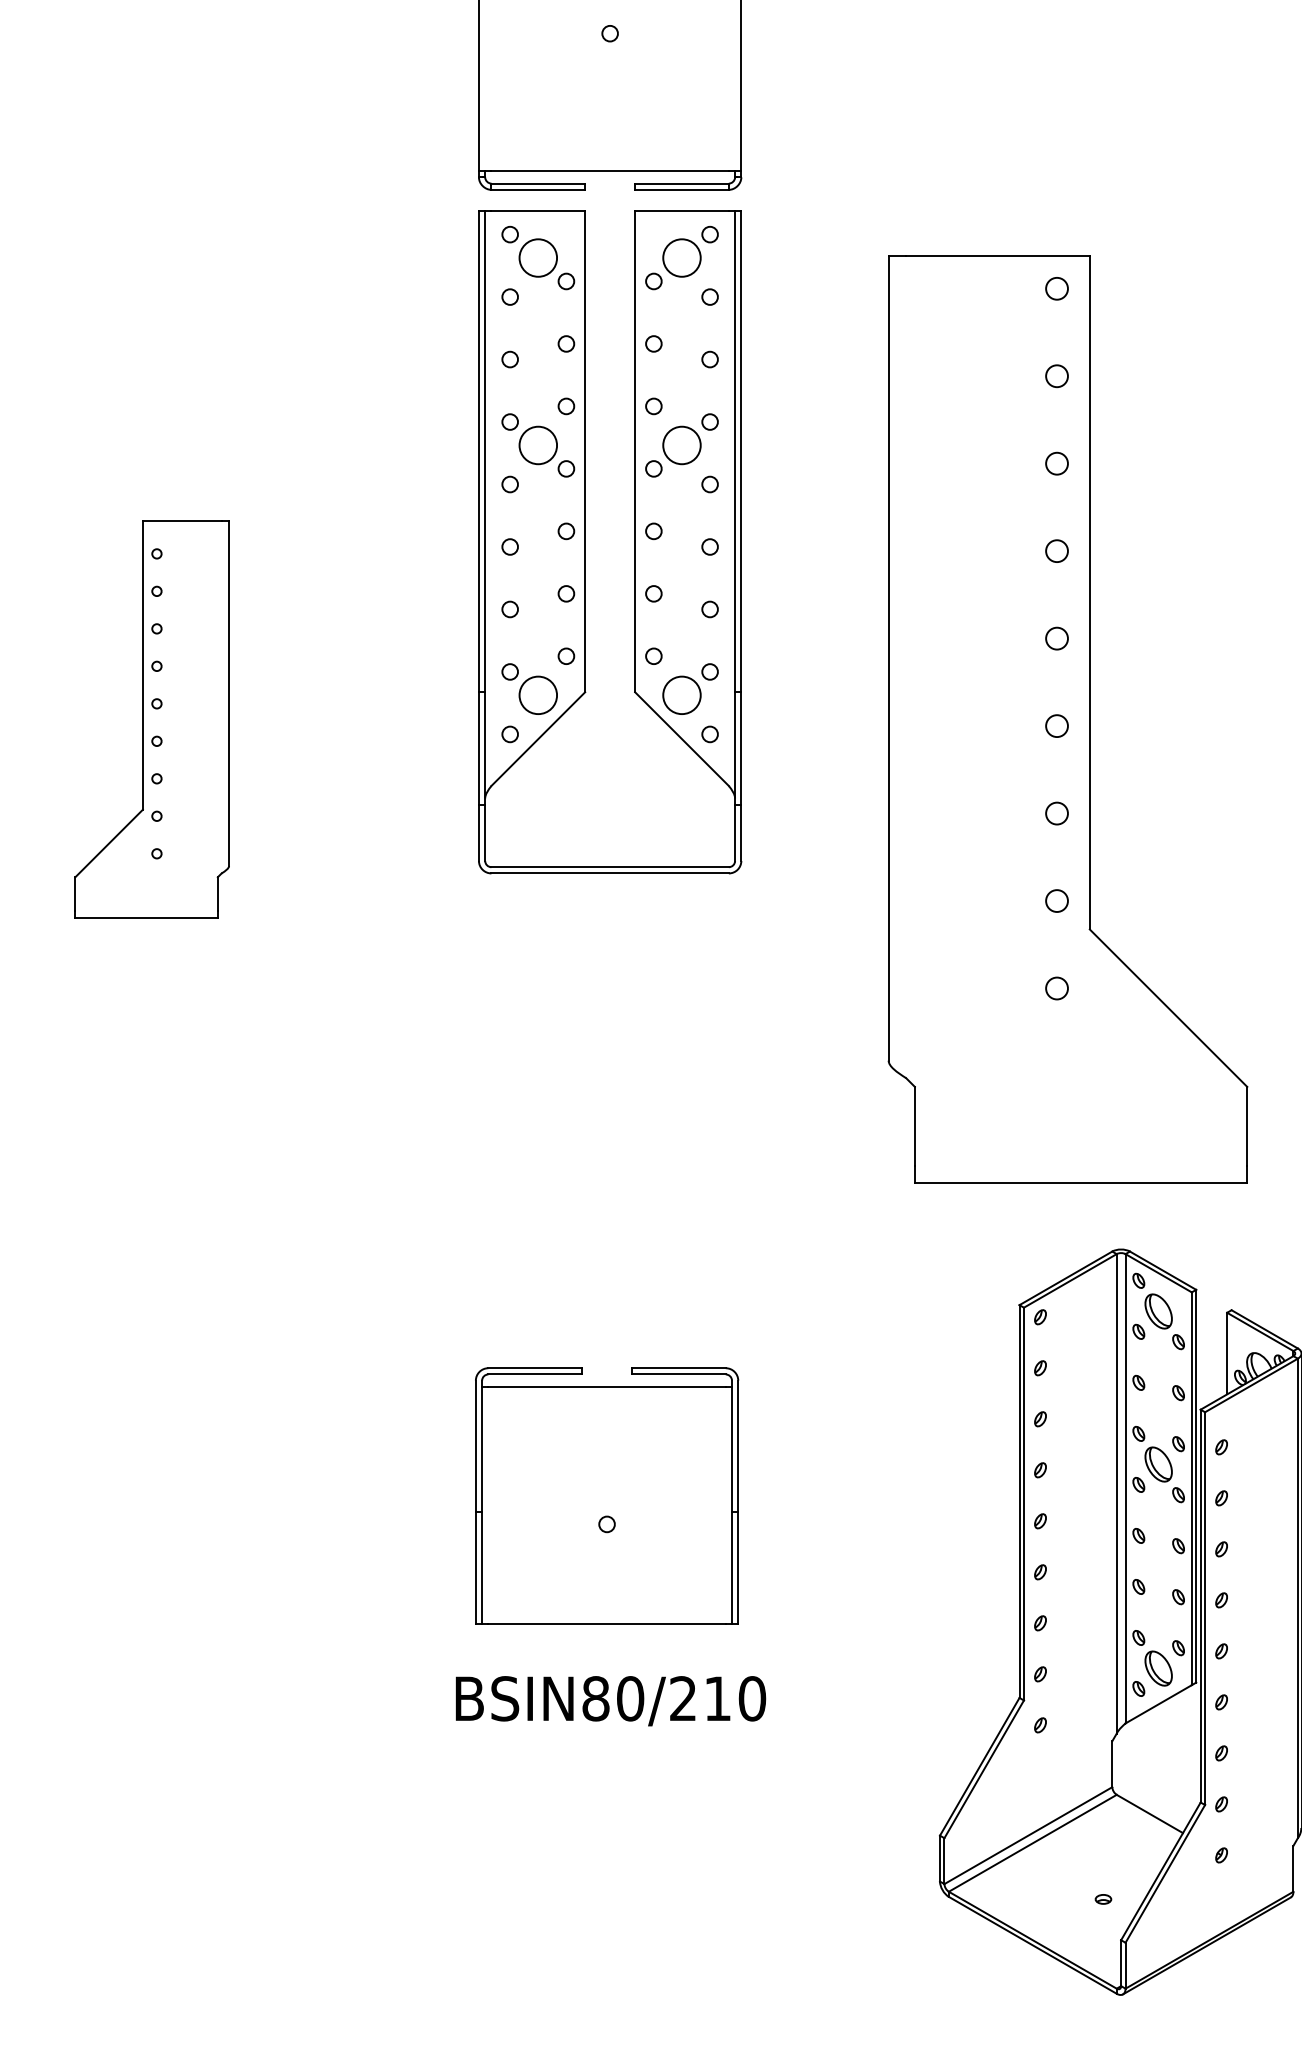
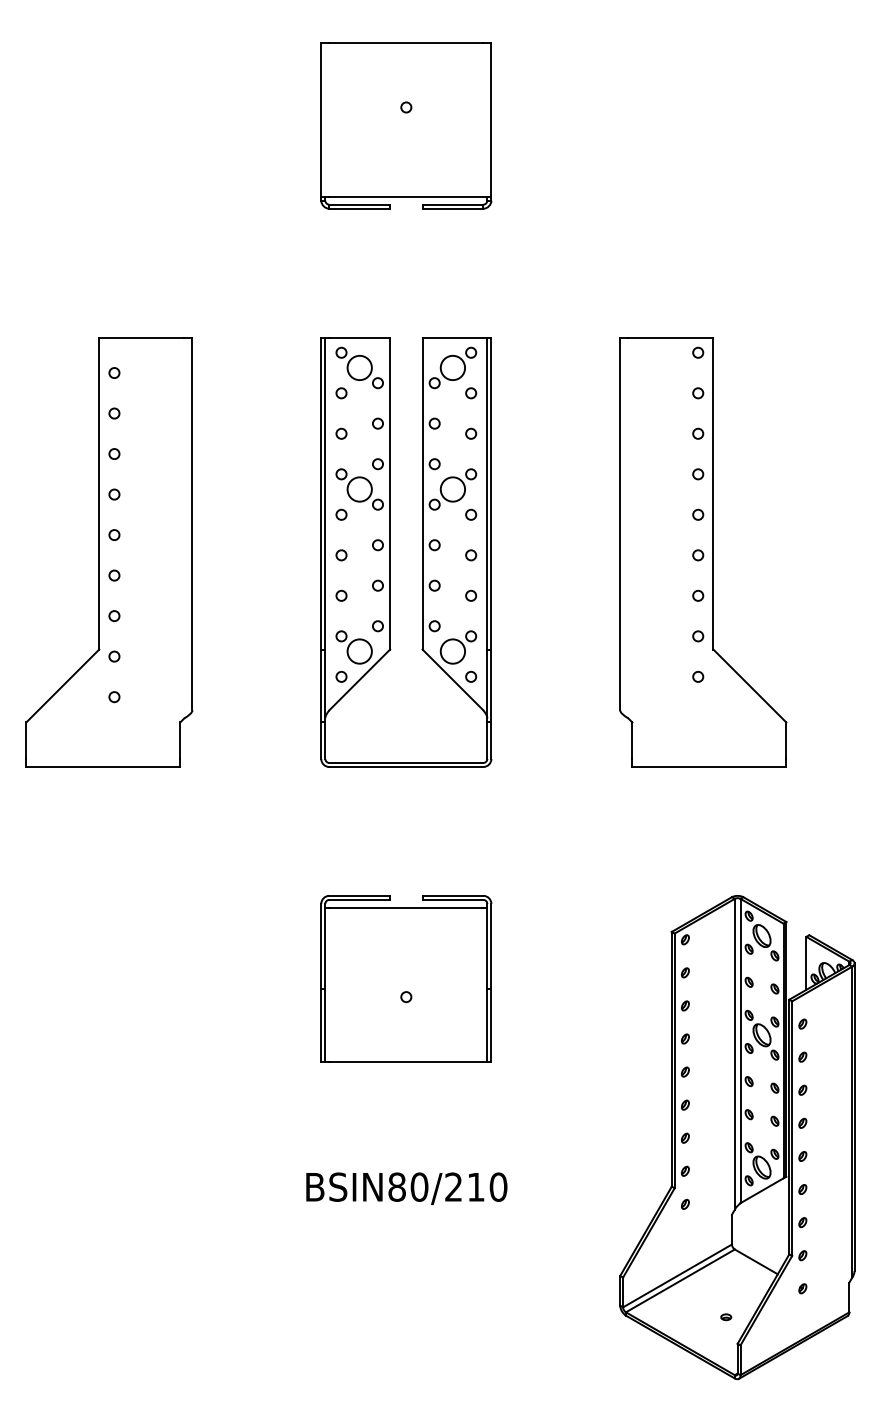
part: (585, 542) -> (390, 552), moved
part: (152, 719) -> (109, 552), size x1.67
part: (1068, 719) -> (703, 552), size x0.71
part: (607, 1495) -> (406, 978), moved

